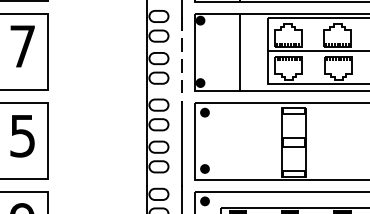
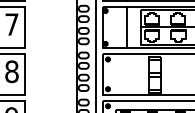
line: (183, 61) -> (96, 32), dashed -> solid
text: (21, 135) -> (11, 71), 5 -> 8

